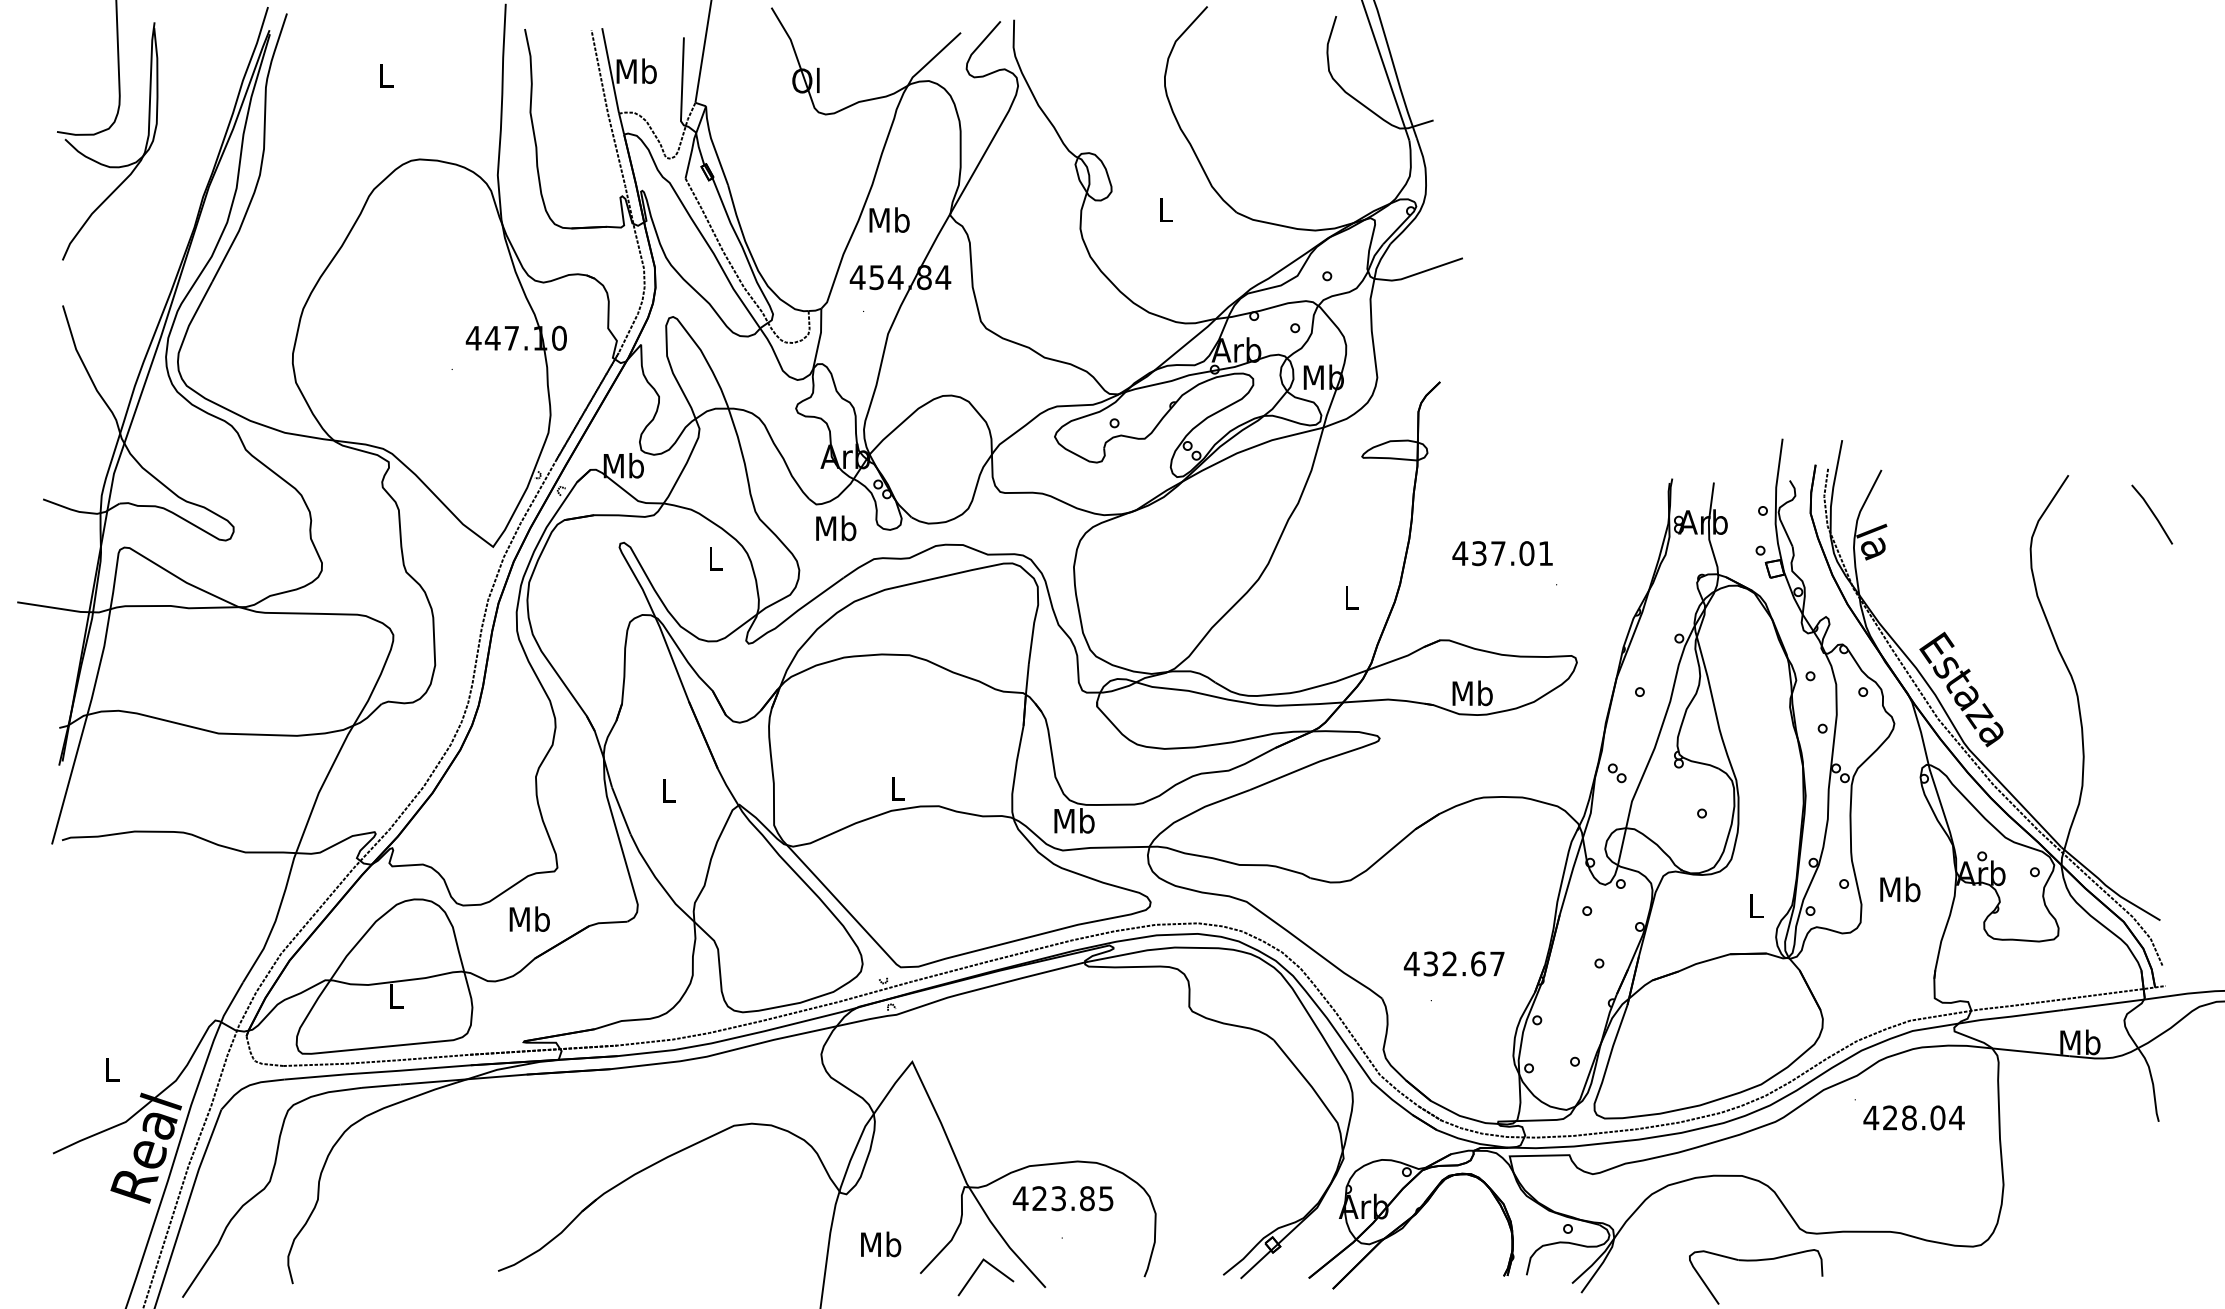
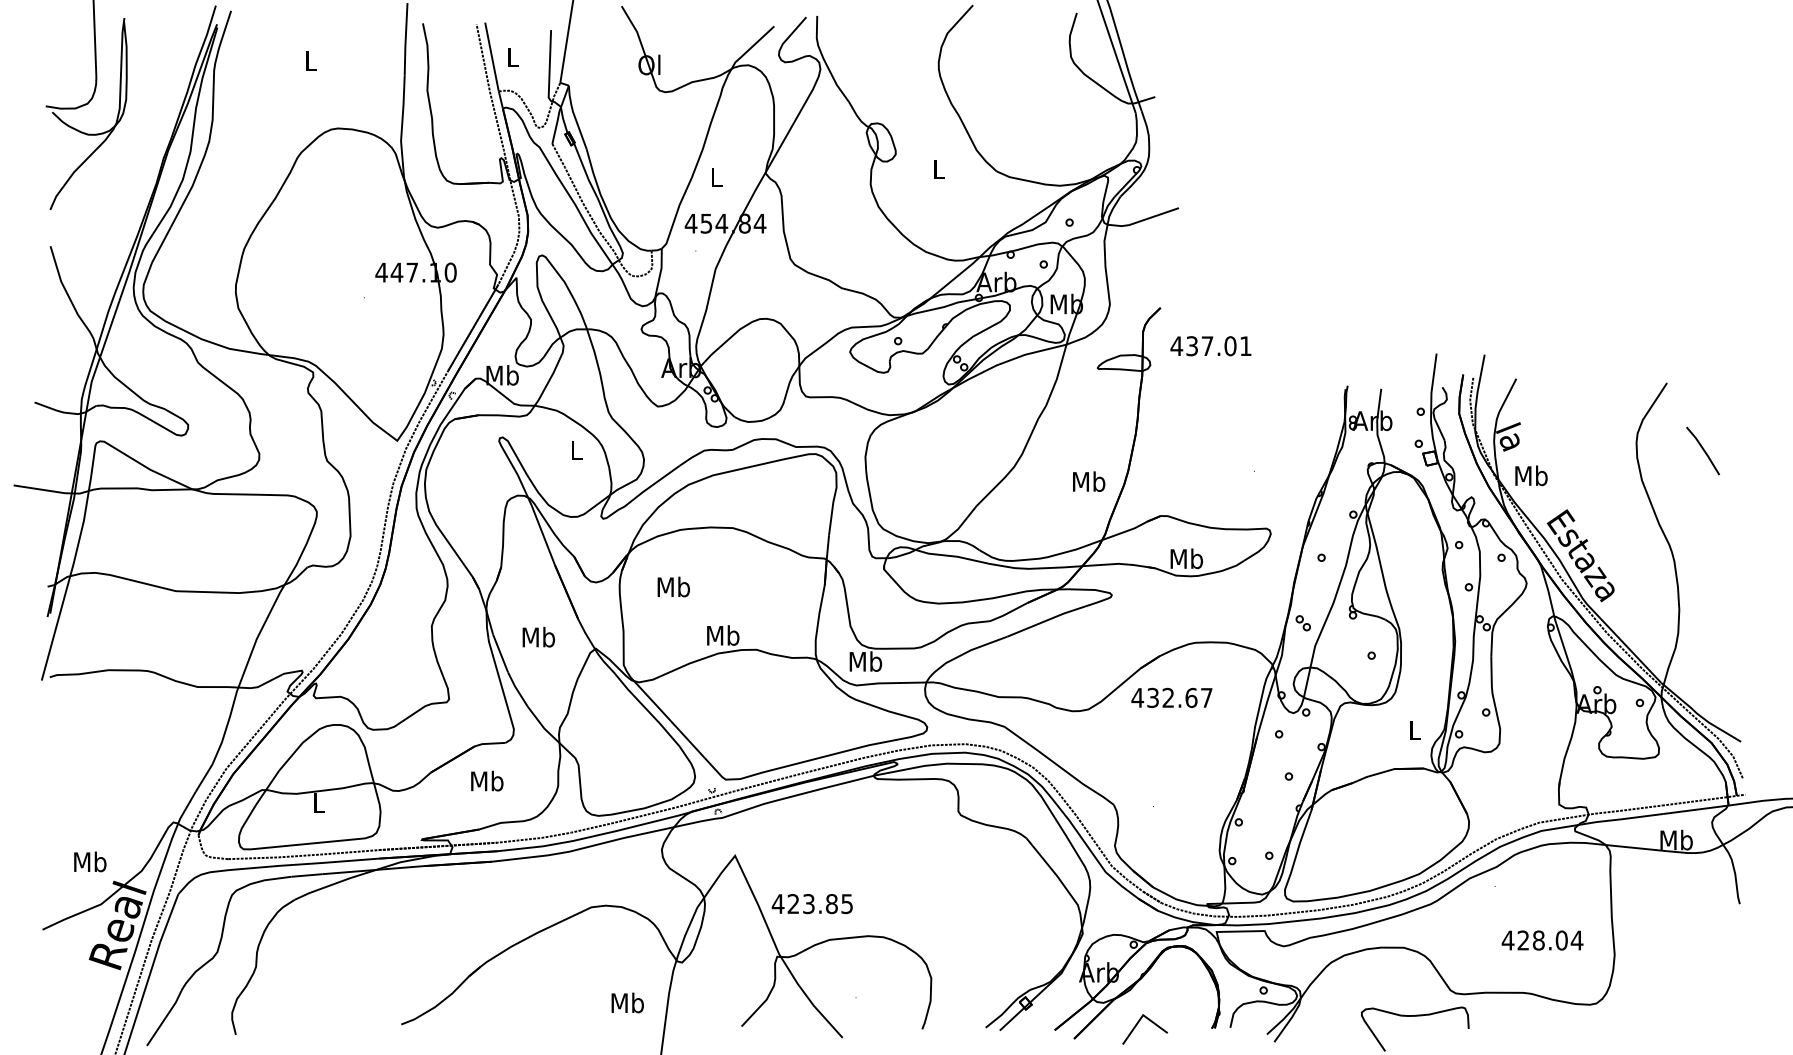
text: (636, 71) -> (512, 57), Mb -> L
text: (889, 219) -> (716, 176), Mb -> L
line: (2152, 514) -> (1703, 450), moved
text: (836, 528) -> (674, 587), moved
text: (1502, 553) -> (1210, 346), moved
text: (1351, 597) -> (1089, 481), L -> Mb
text: (897, 788) -> (723, 635), L -> Mb
text: (668, 790) -> (538, 637), L -> Mb
text: (1900, 889) -> (1531, 475), moved
text: (529, 918) -> (487, 780), moved
text: (1453, 963) -> (1171, 697), moved
text: (112, 1069) -> (90, 861), L -> Mb
text: (1913, 1117) -> (1542, 940), moved
text: (1062, 1198) -> (811, 903), moved
text: (881, 1244) -> (628, 1003), moved
line: (977, 1270) -> (1138, 1023), moved

